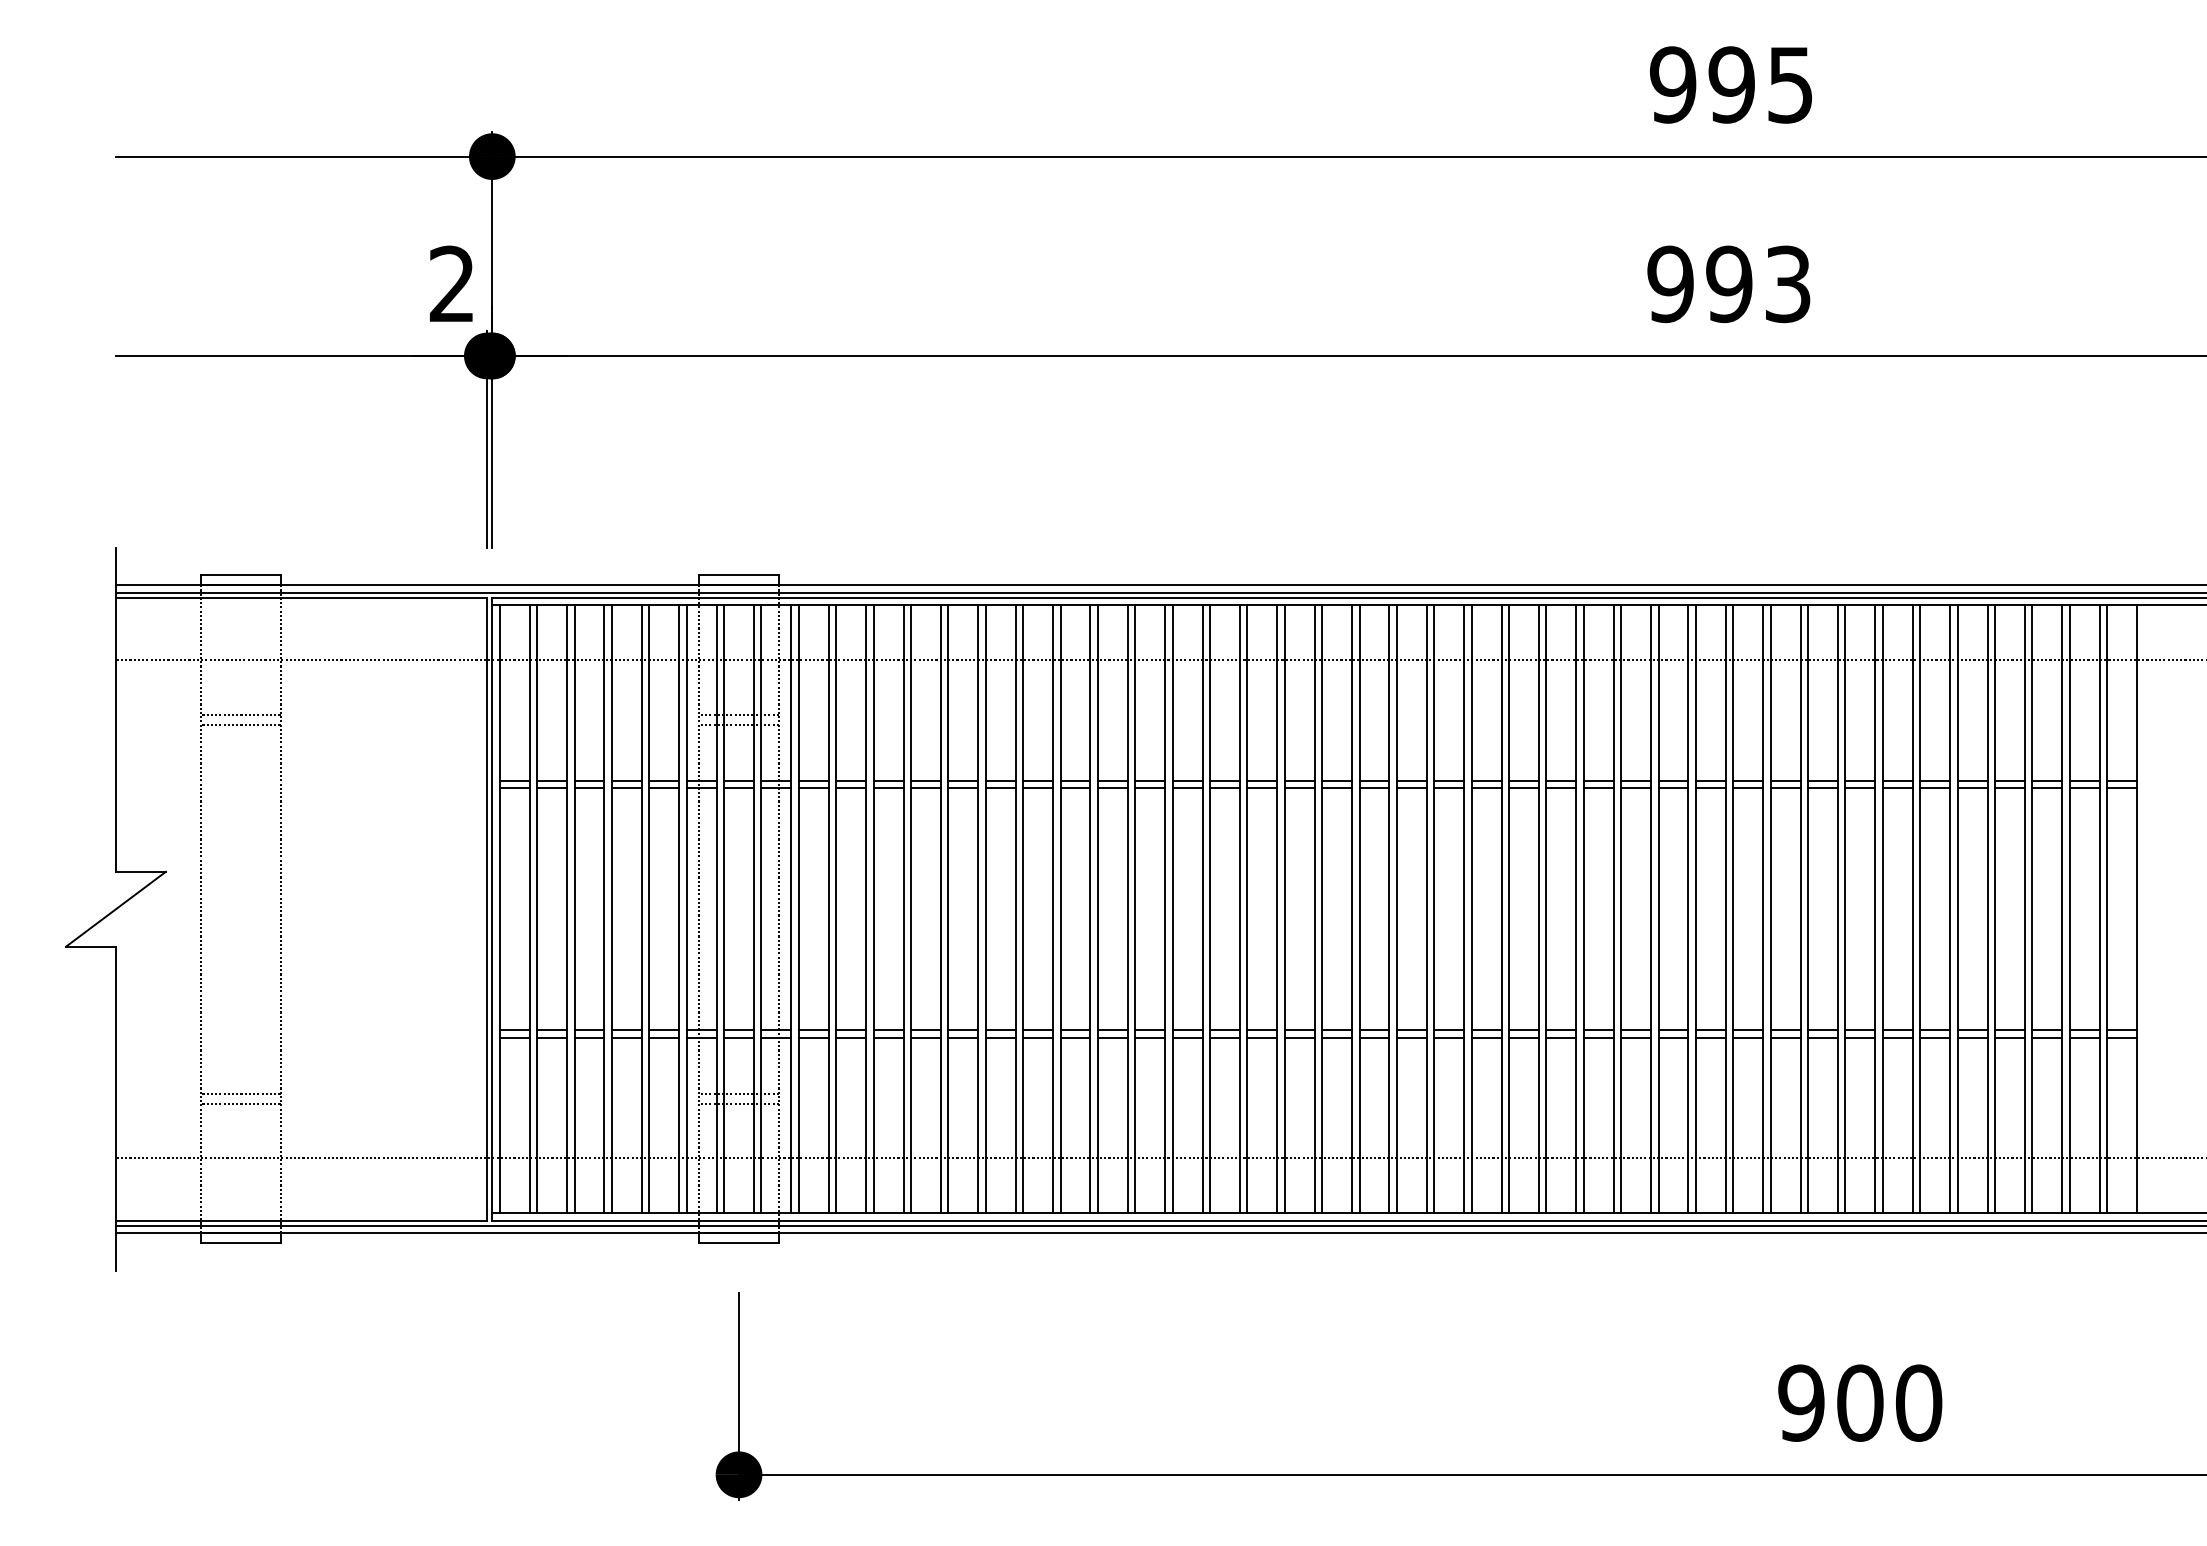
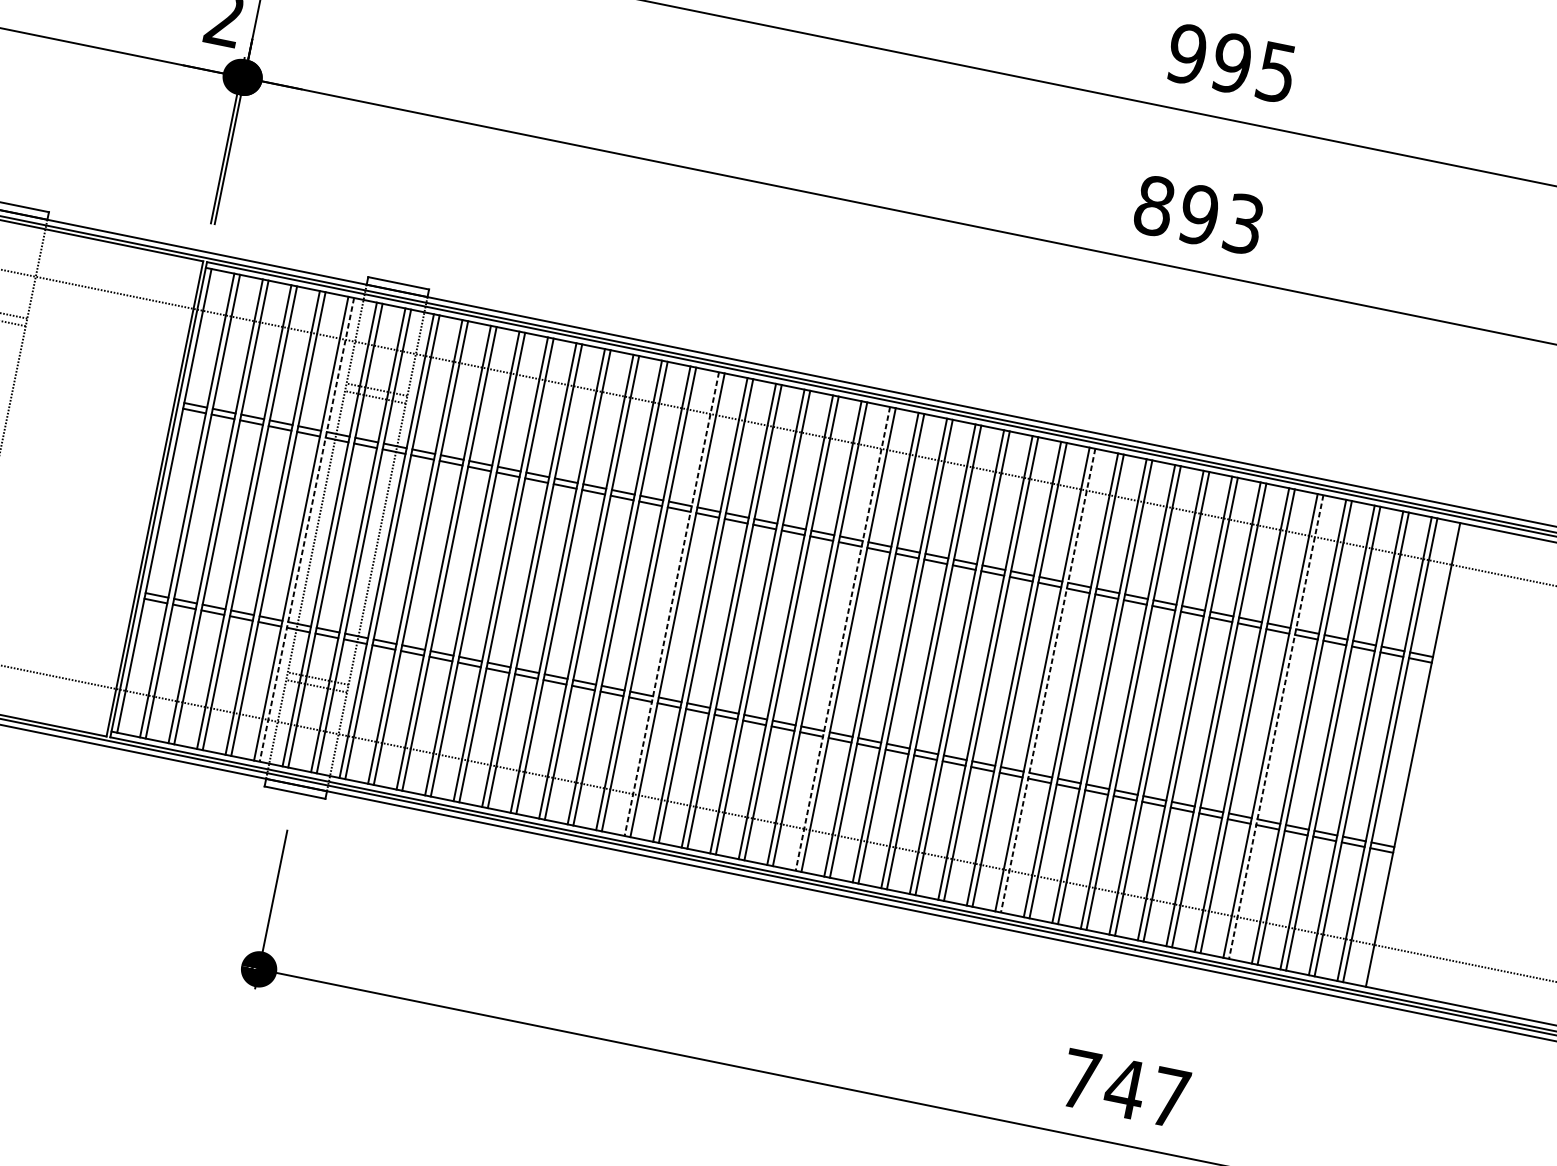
text: (1670, 284) -> (1154, 206), 993 -> 893
line: (686, 909) -> (306, 530), solid -> dashed
line: (1165, 909) -> (672, 604), solid -> dashed
line: (1389, 909) -> (842, 639), solid -> dashed
line: (1658, 909) -> (1048, 680), solid -> dashed
line: (1957, 909) -> (1276, 727), solid -> dashed
text: (1860, 1402) -> (1125, 1088), 900 -> 747

